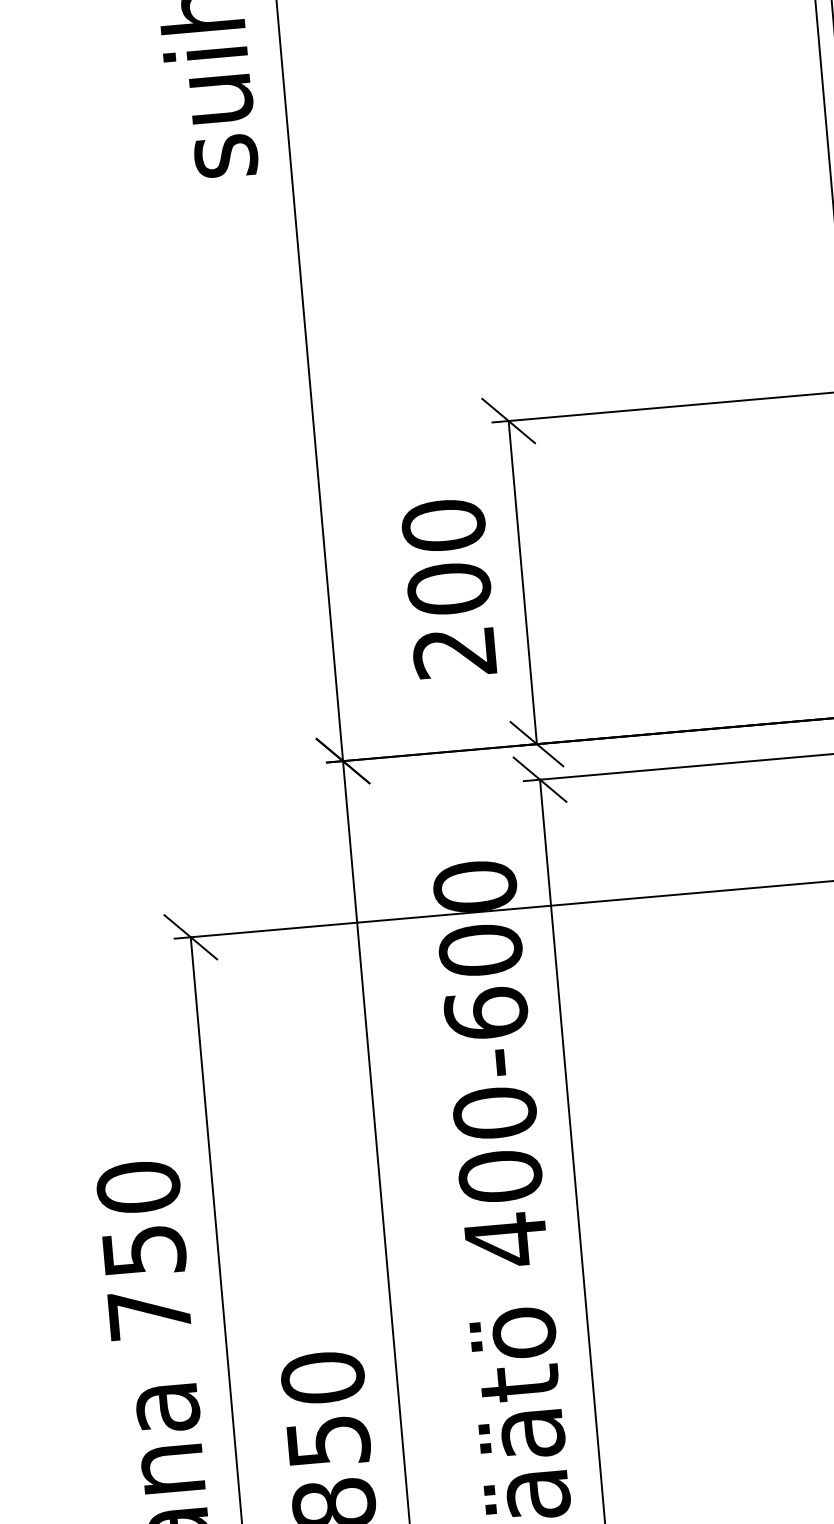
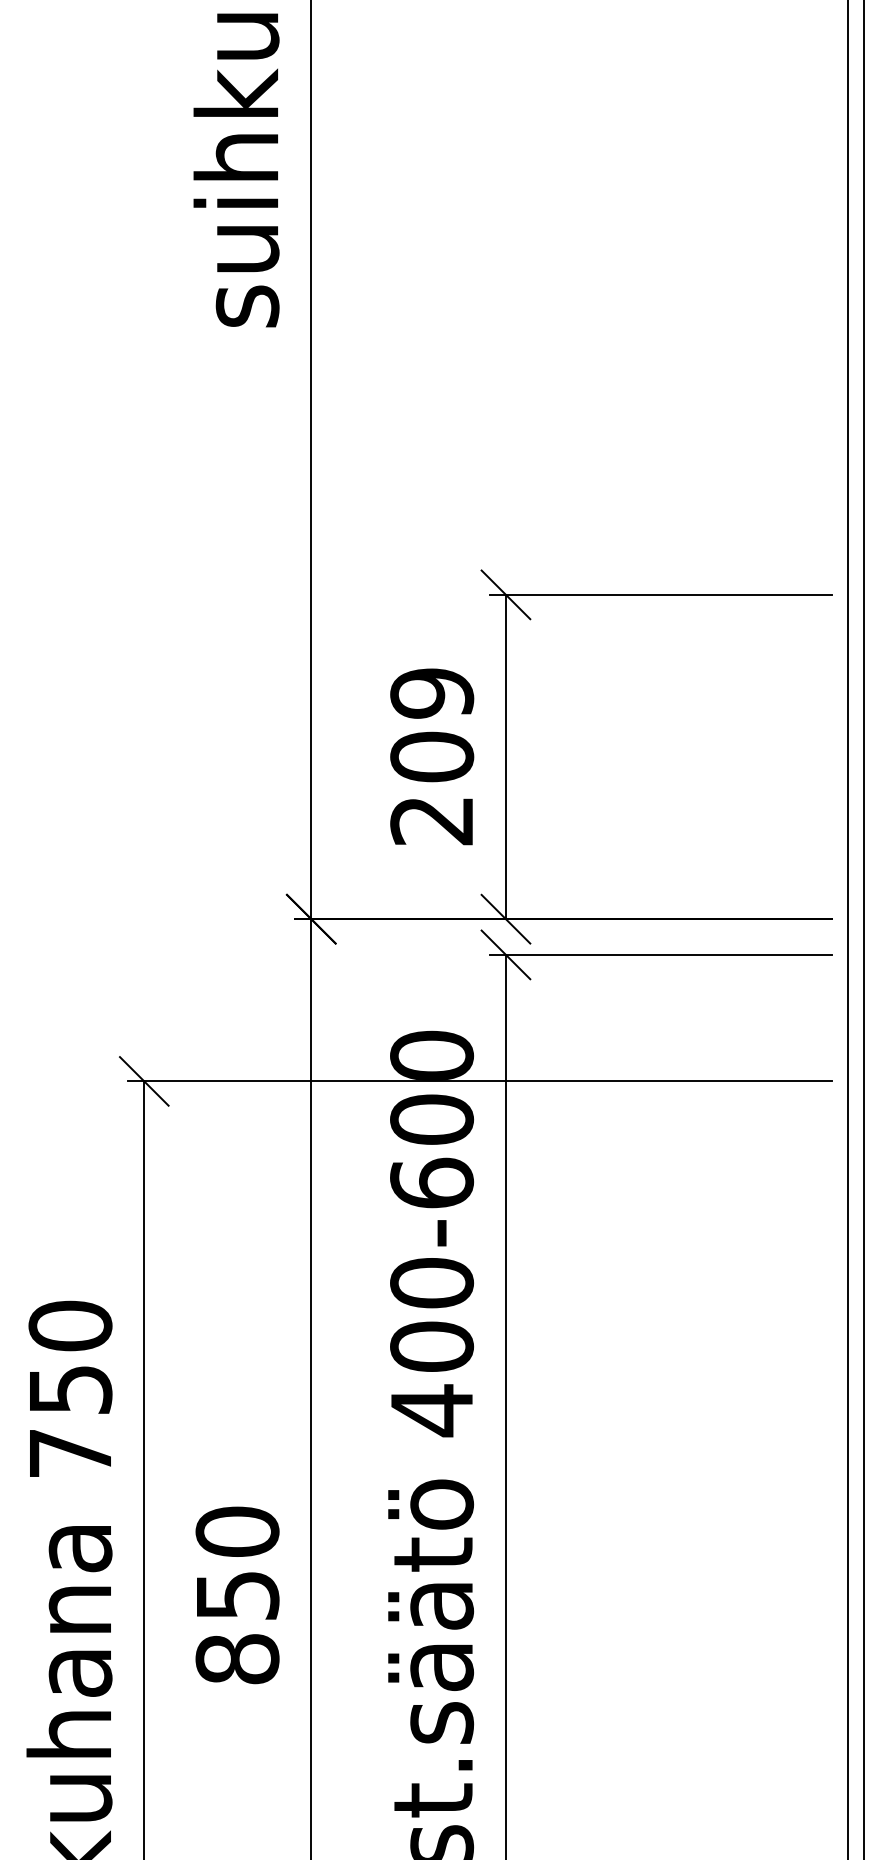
text: (444, 525) -> (432, 693), 200 -> 209

